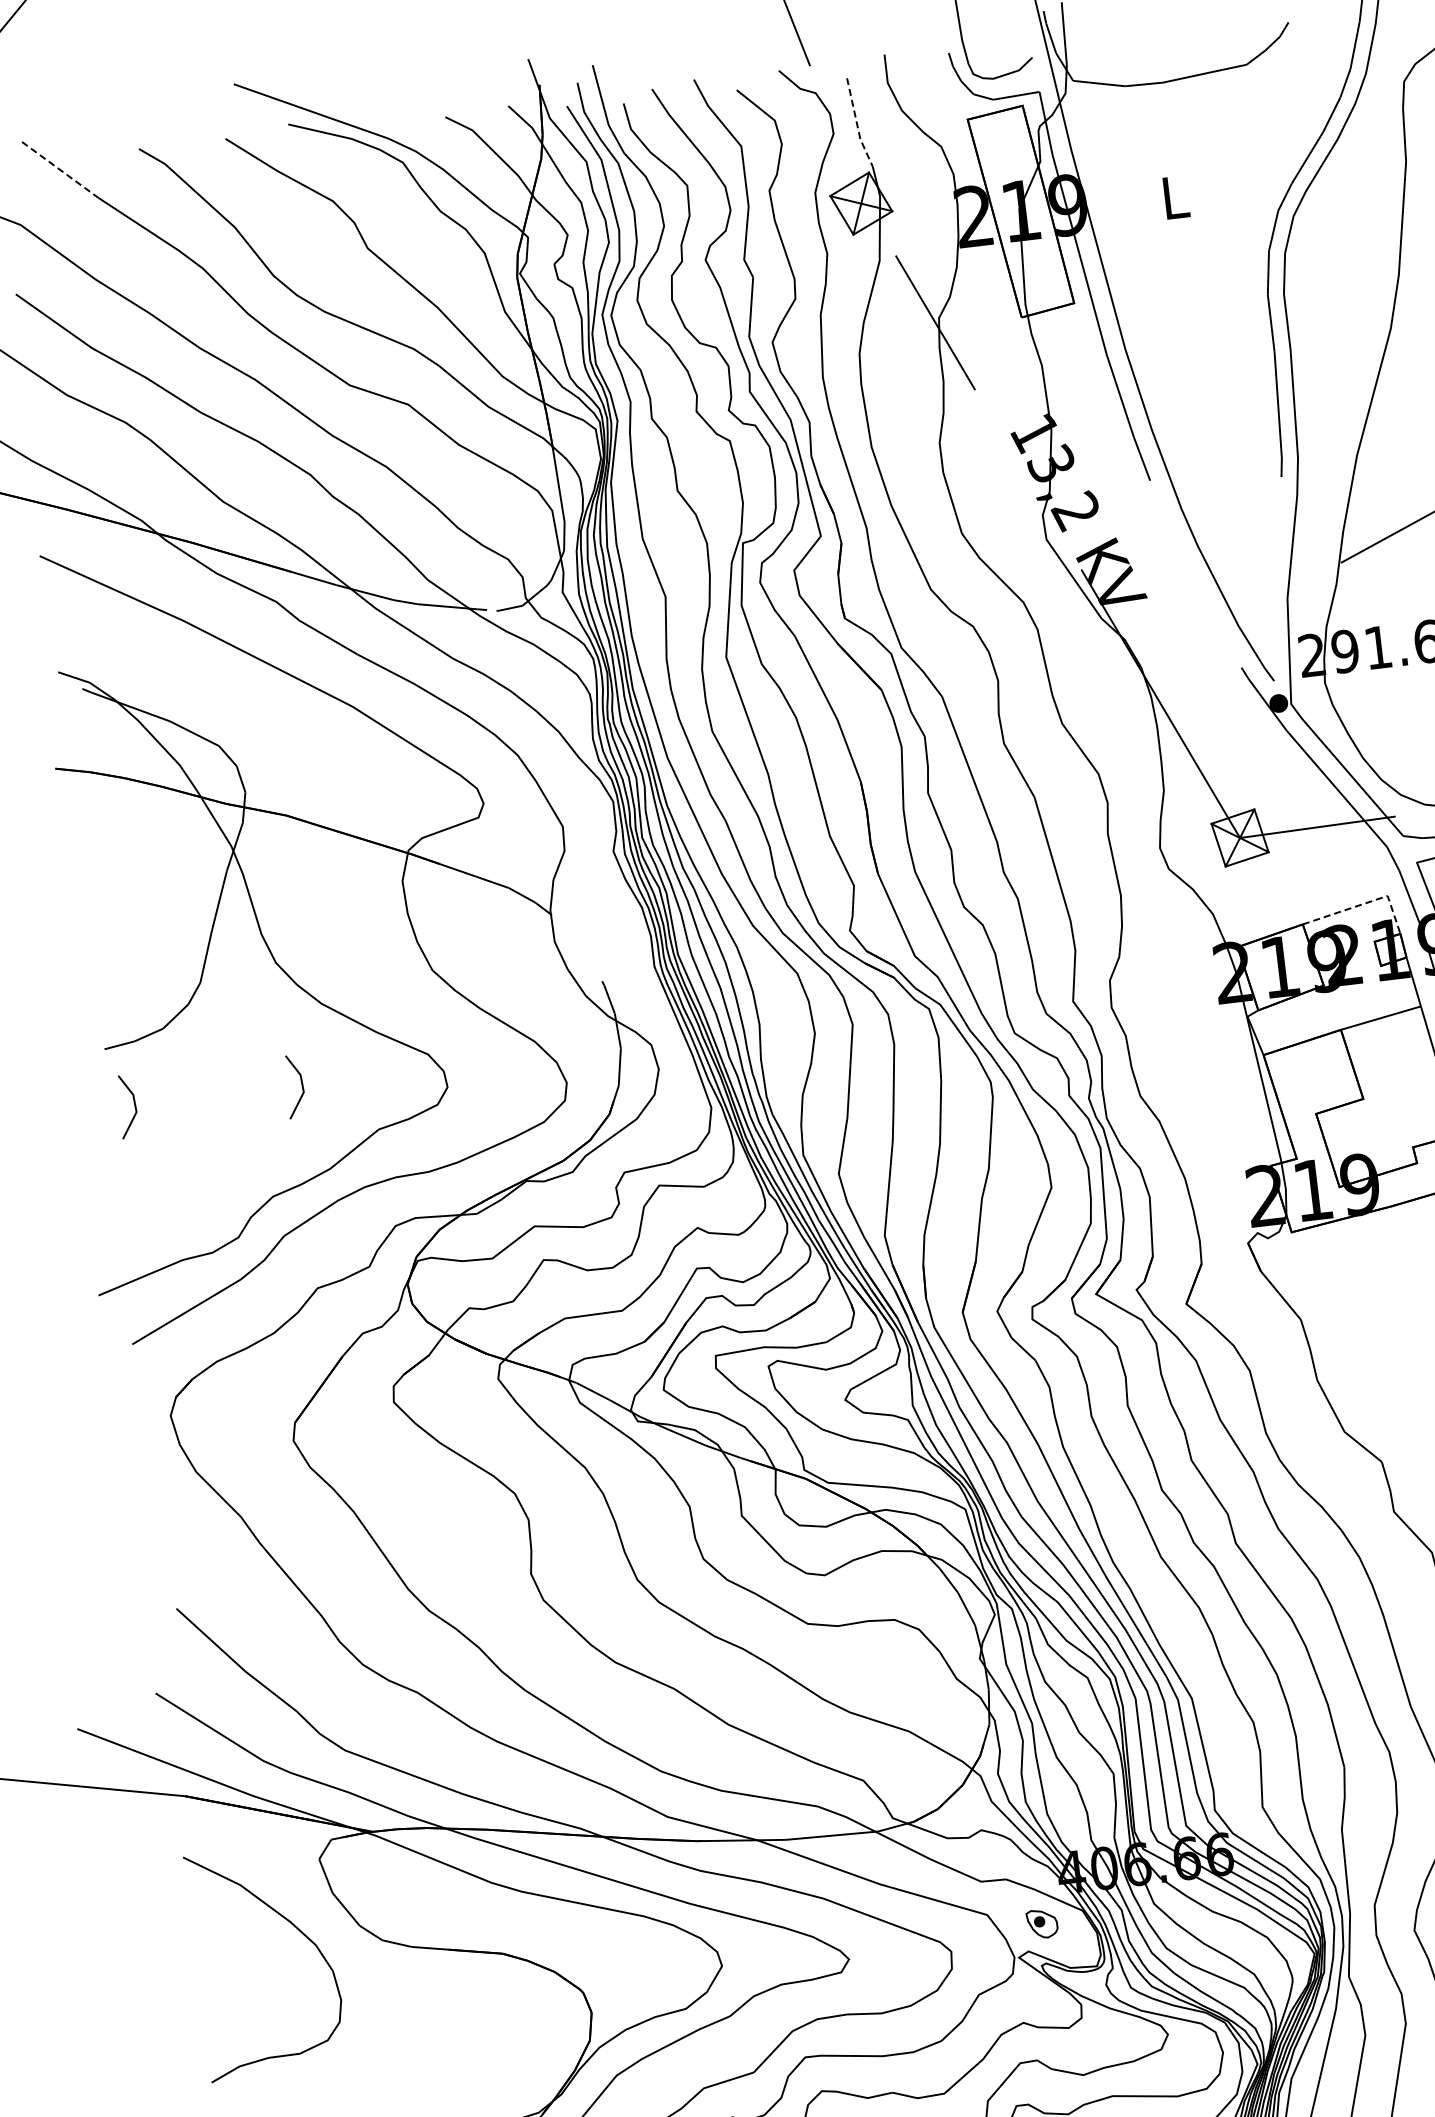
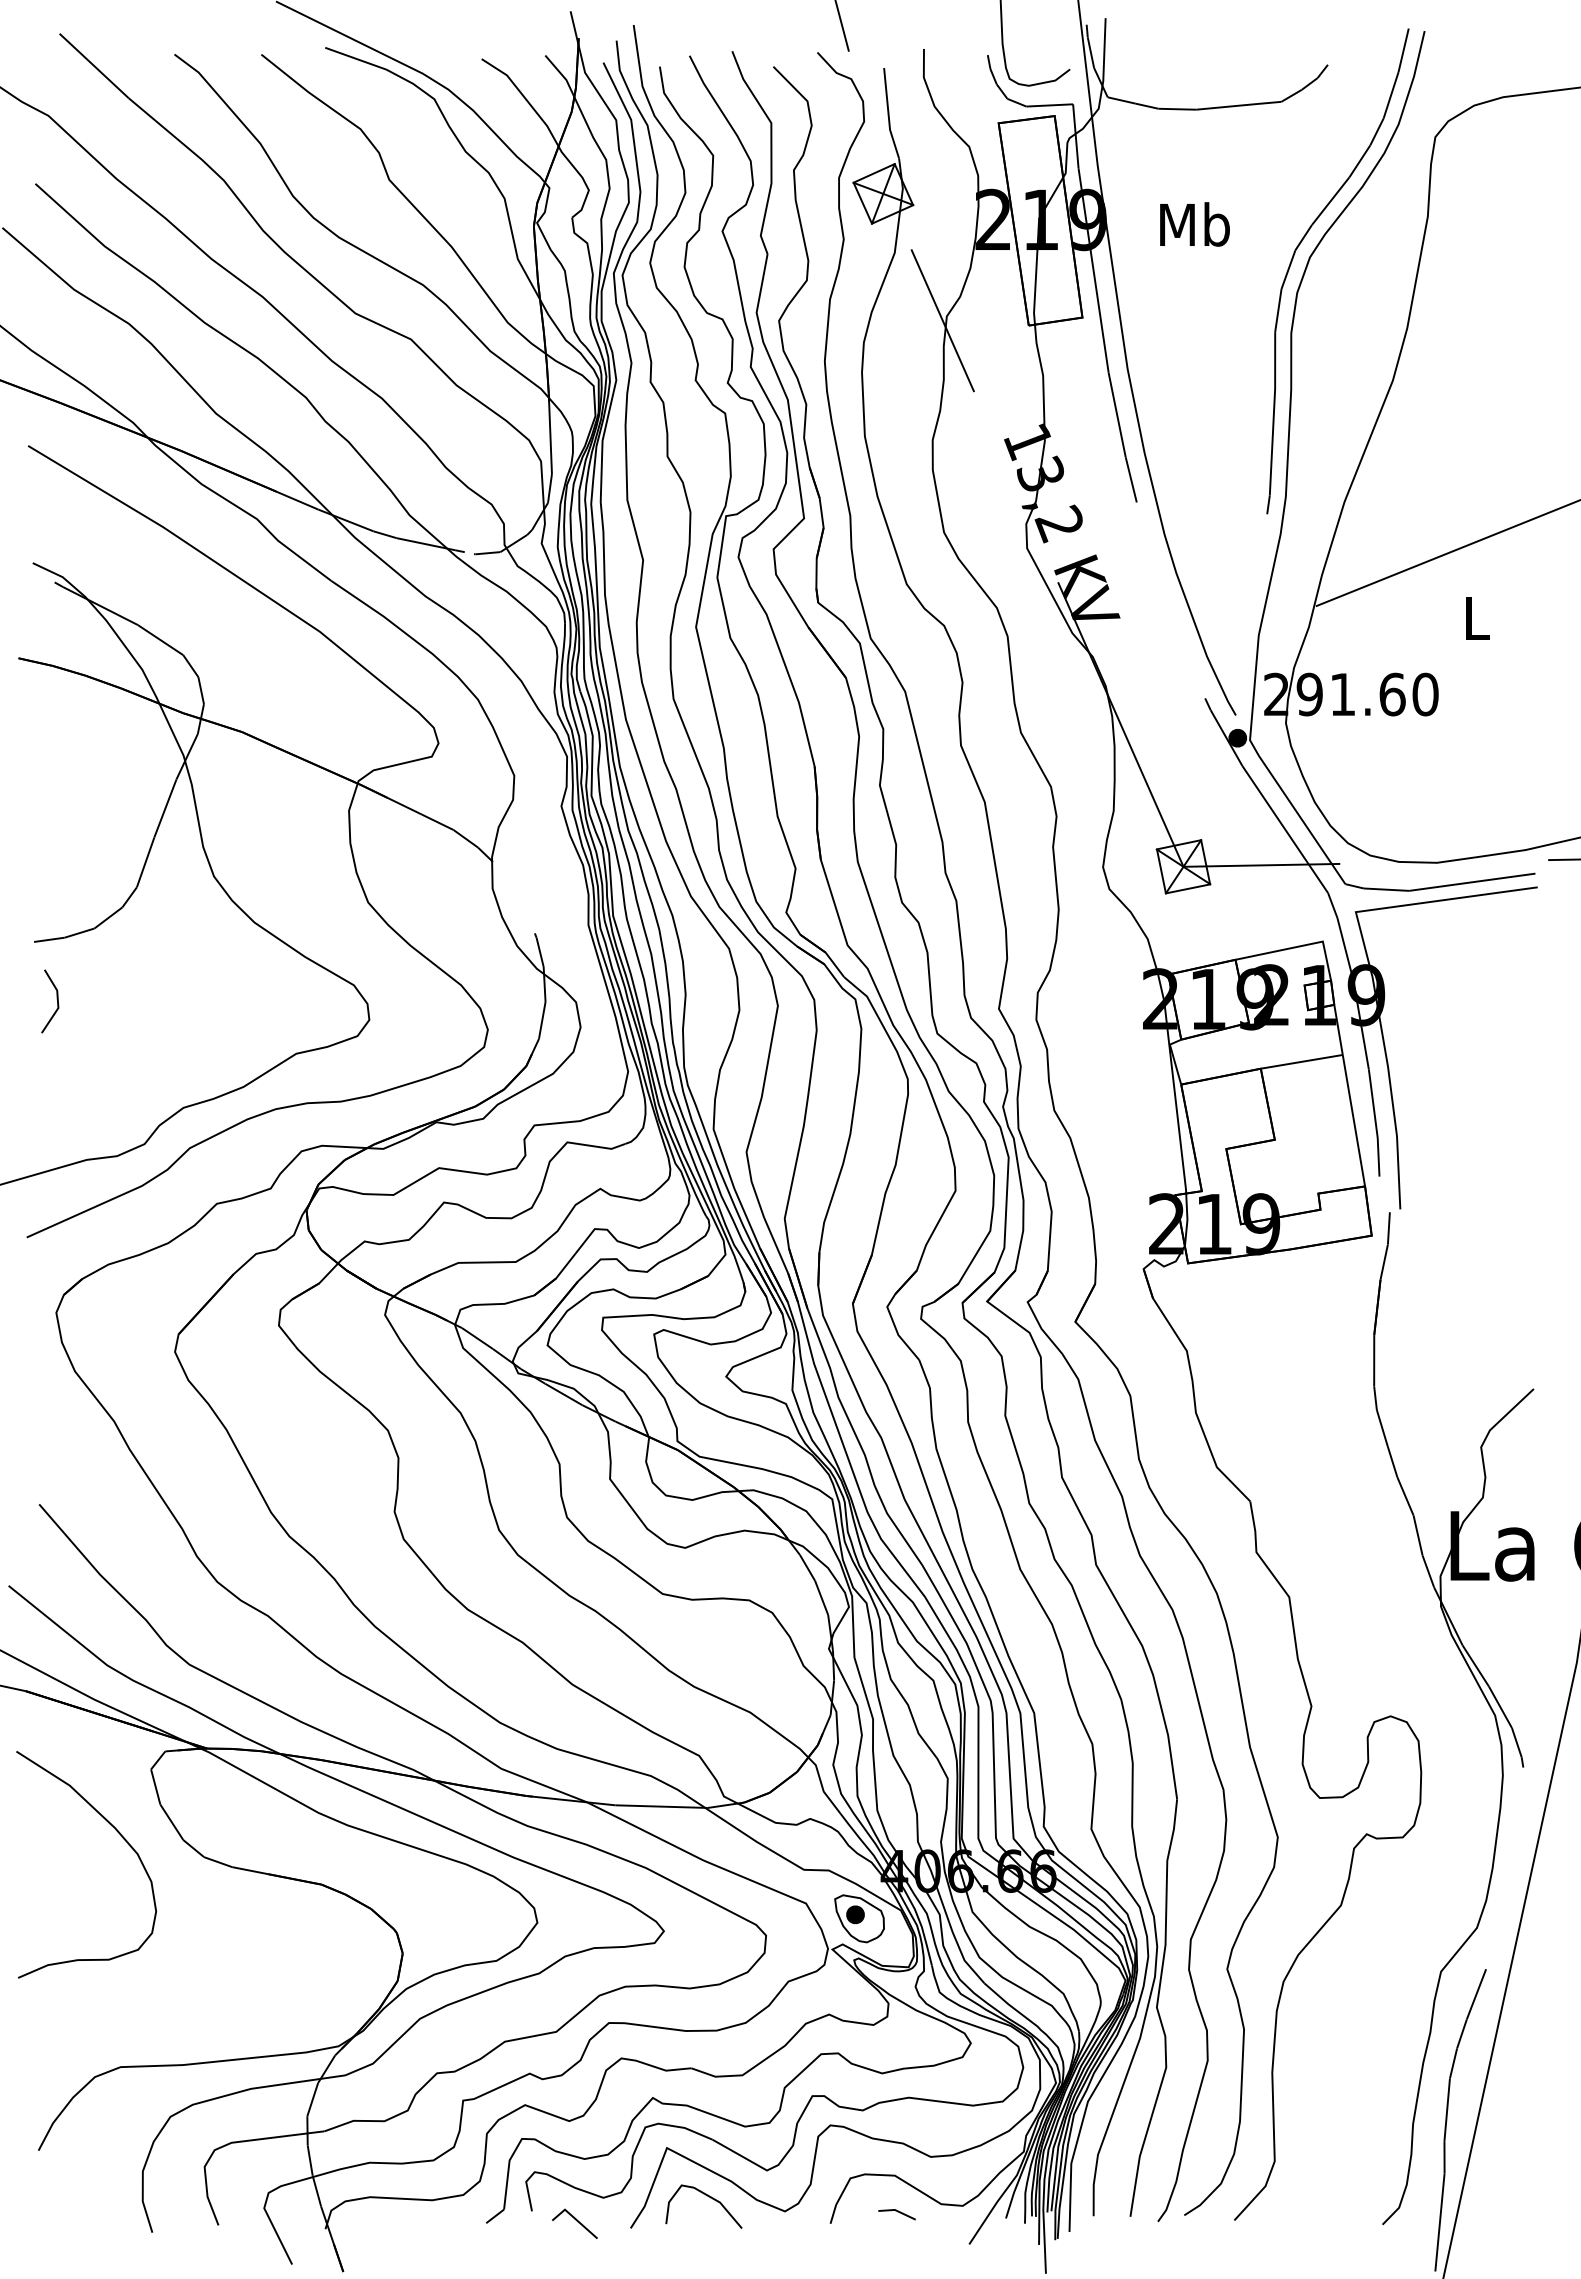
line: (857, 124) -> (888, 115), dashed -> solid
line: (60, 170) -> (94, 66), dashed -> solid
text: (1174, 197) -> (1194, 224), L -> Mb
line: (1364, 903) -> (1299, 946), dashed -> solid
line: (300, 1083) -> (224, 999), removed
part: (1042, 1923) -> (859, 1918), size x1.67

